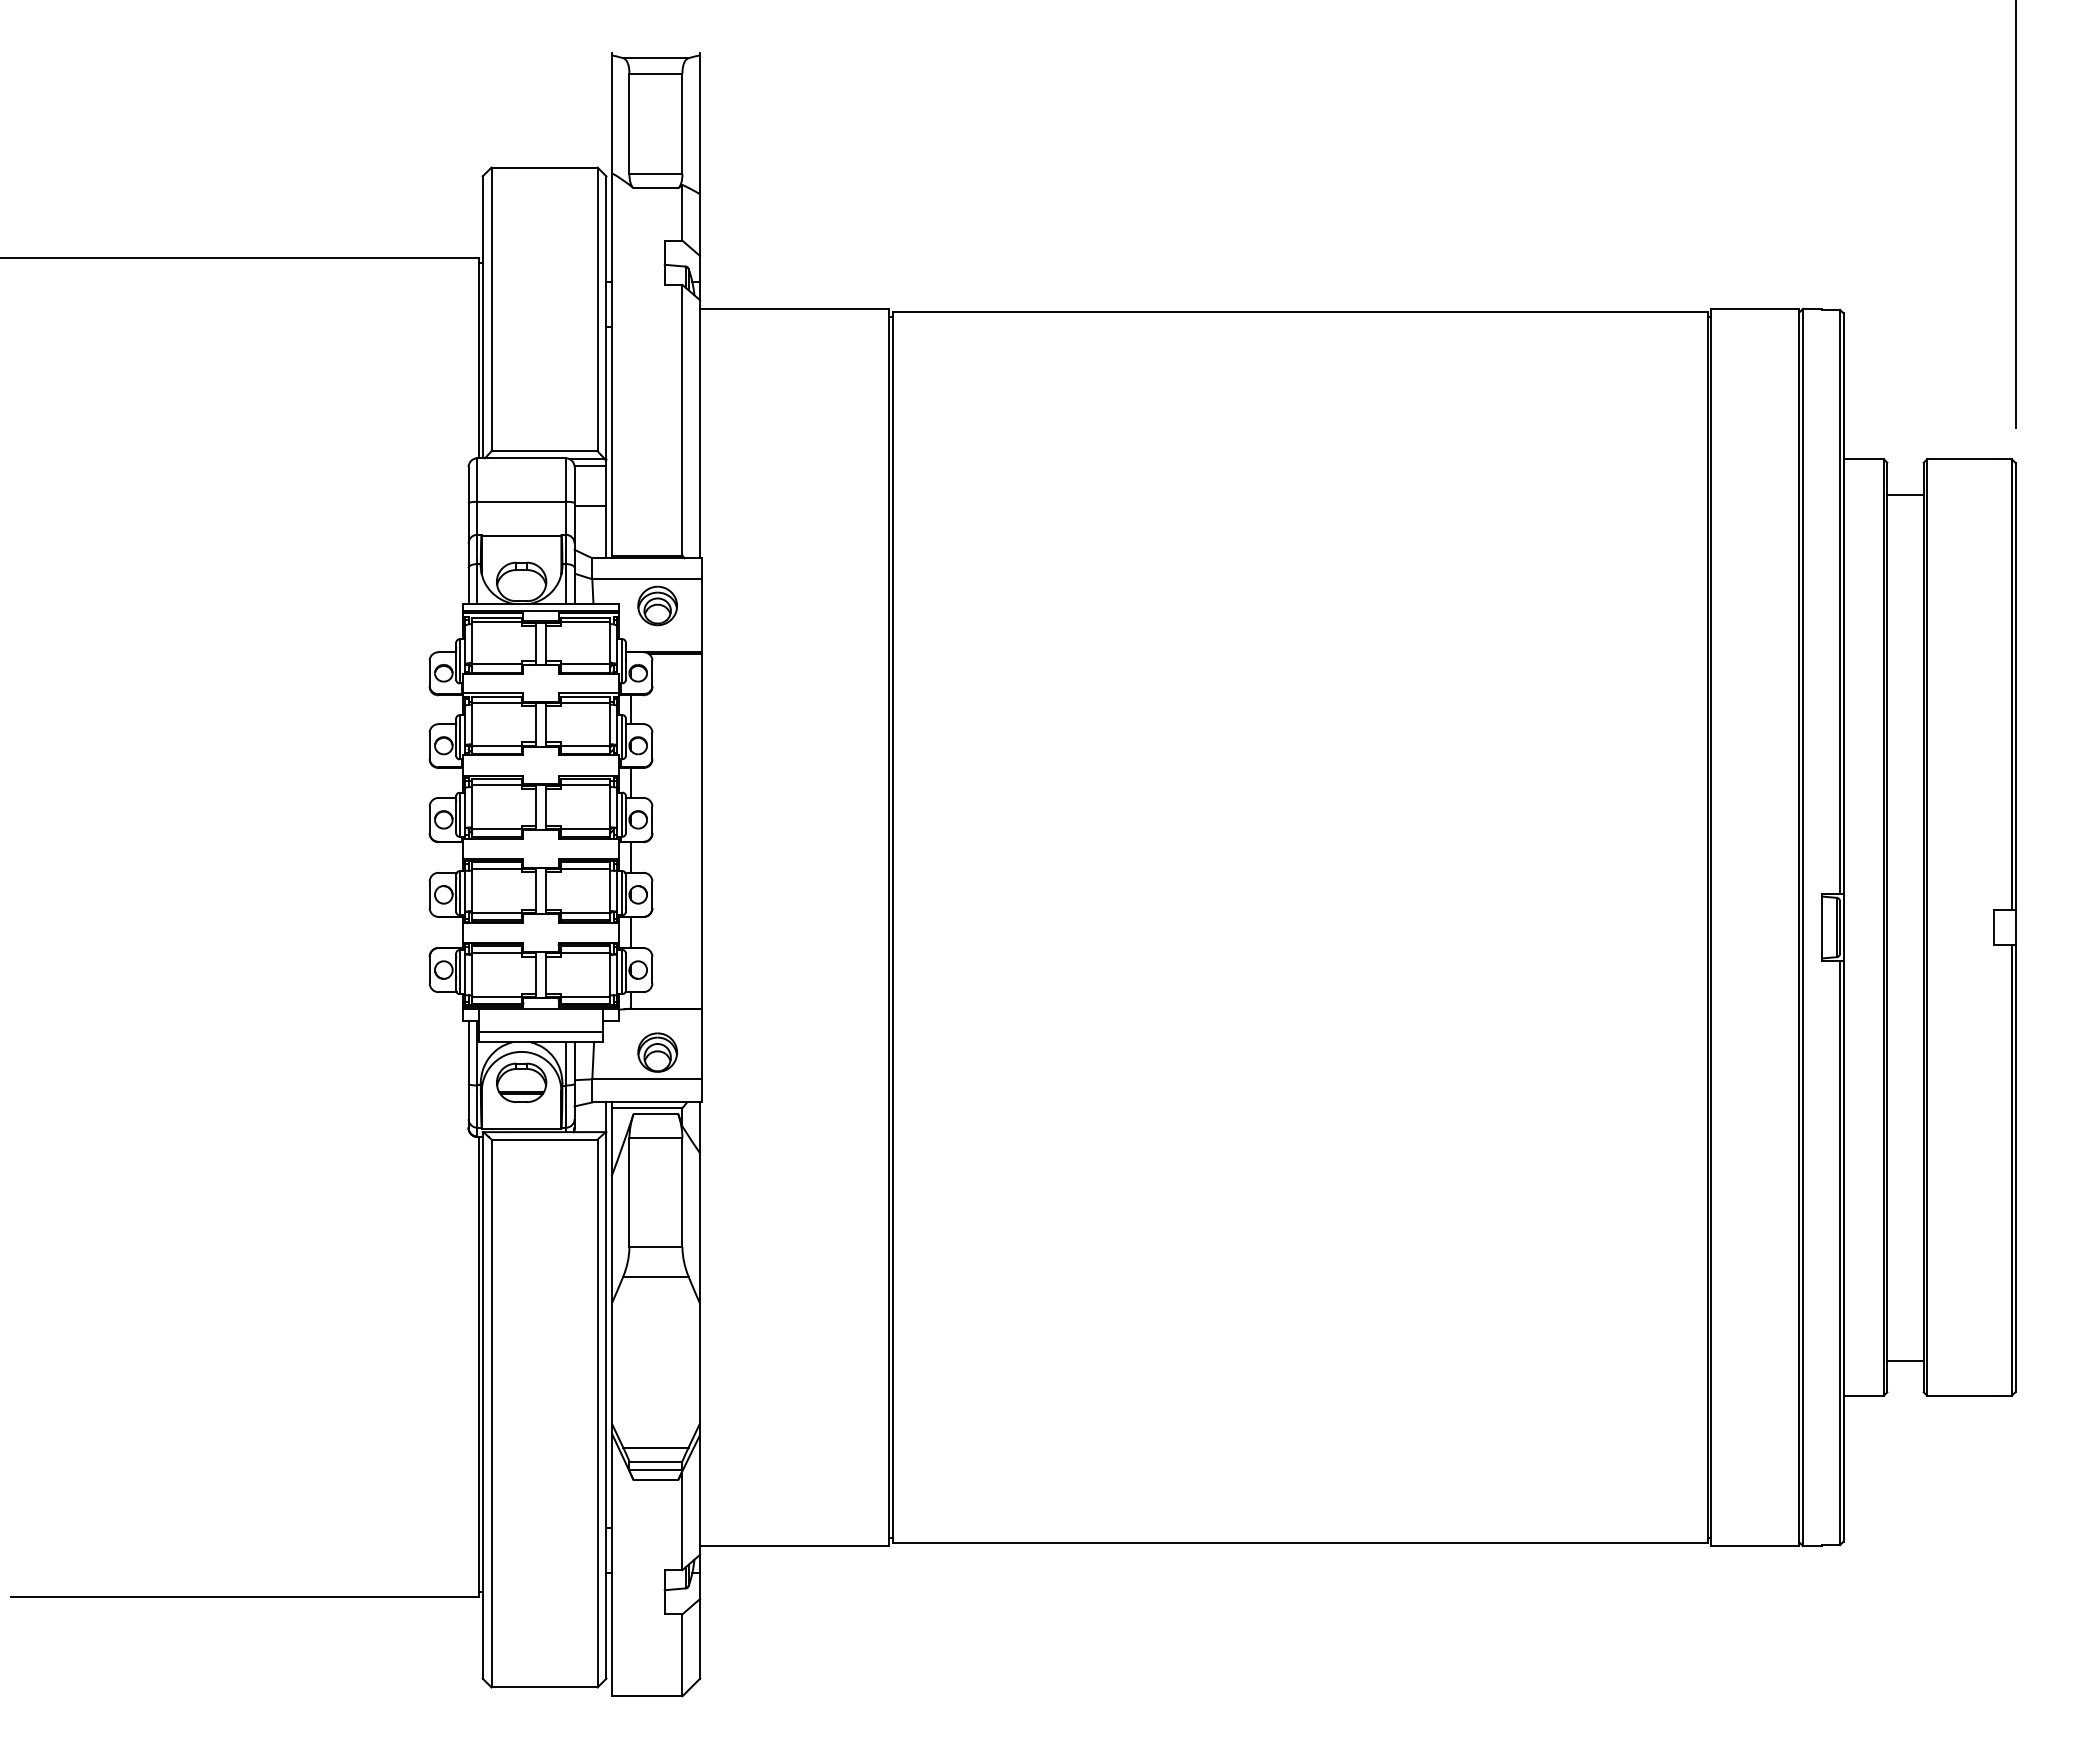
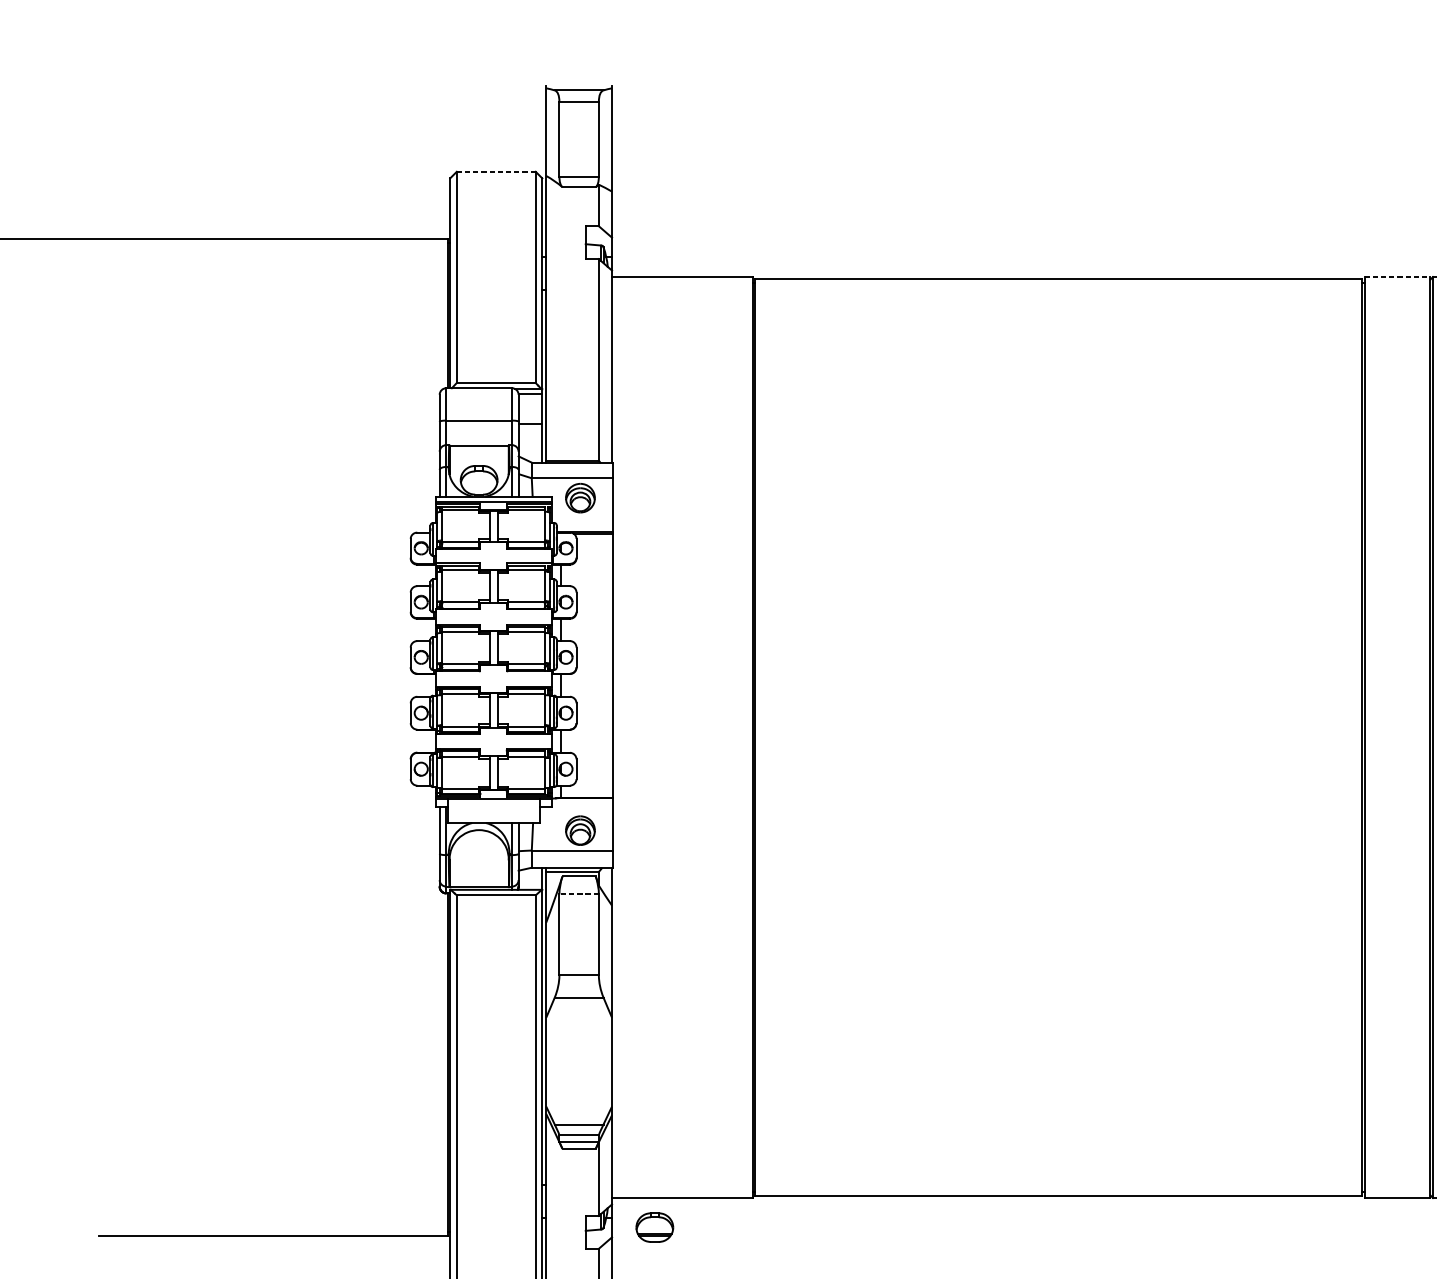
line: (545, 167) -> (496, 171), solid -> dashed
line: (1755, 308) -> (1397, 276), solid -> dashed
line: (540, 1032) -> (493, 815), removed
part: (521, 1082) -> (654, 1227), moved
line: (655, 1138) -> (578, 894), solid -> dashed

